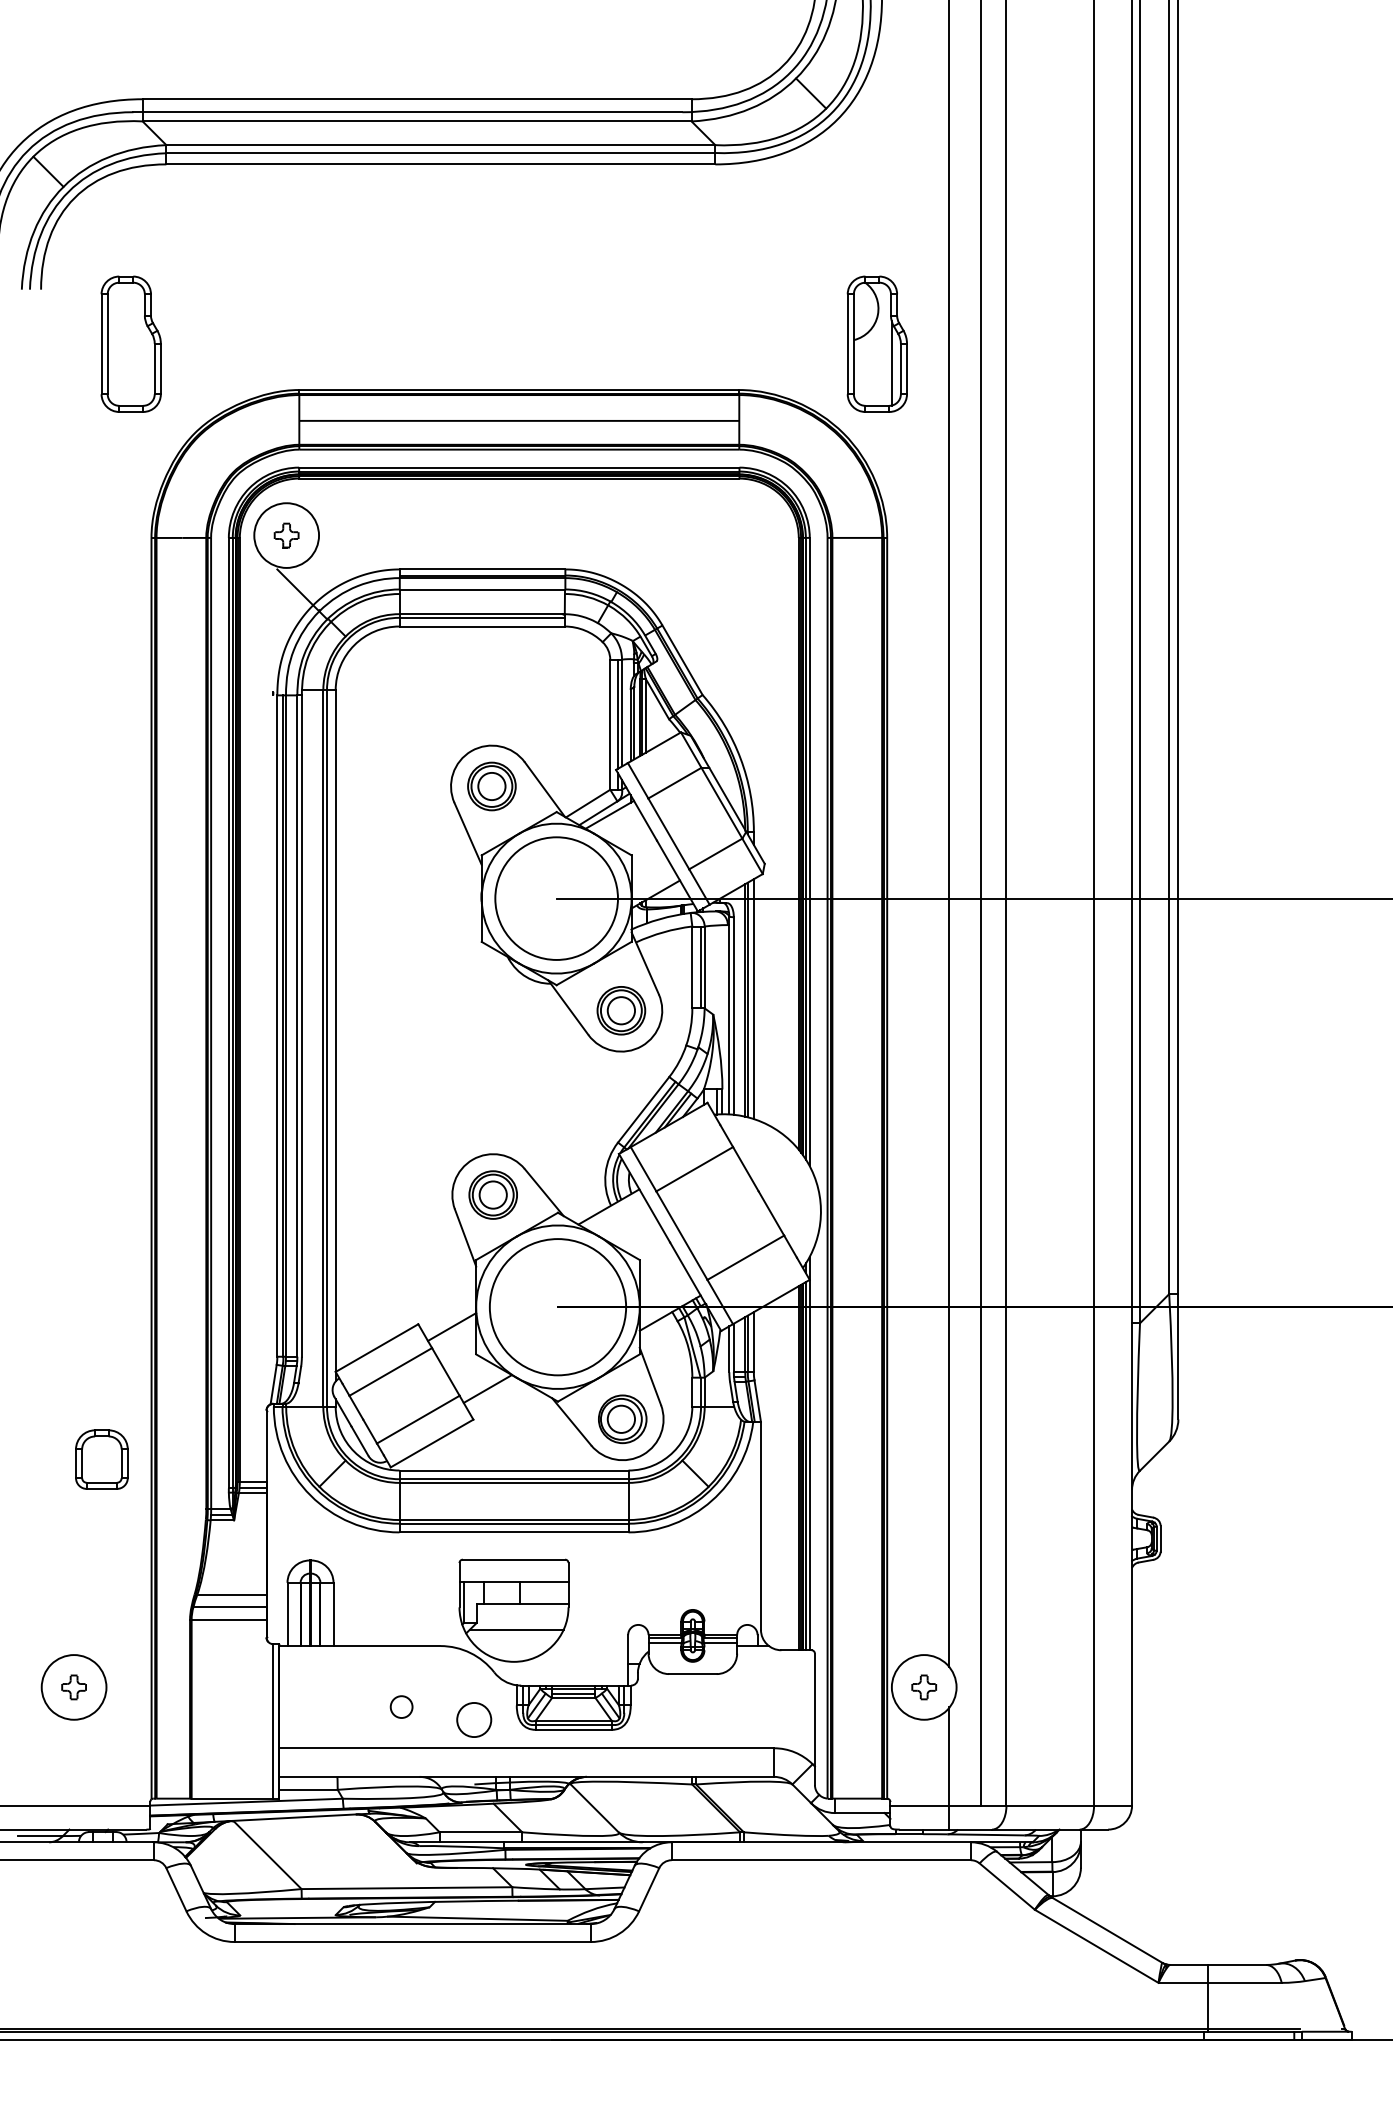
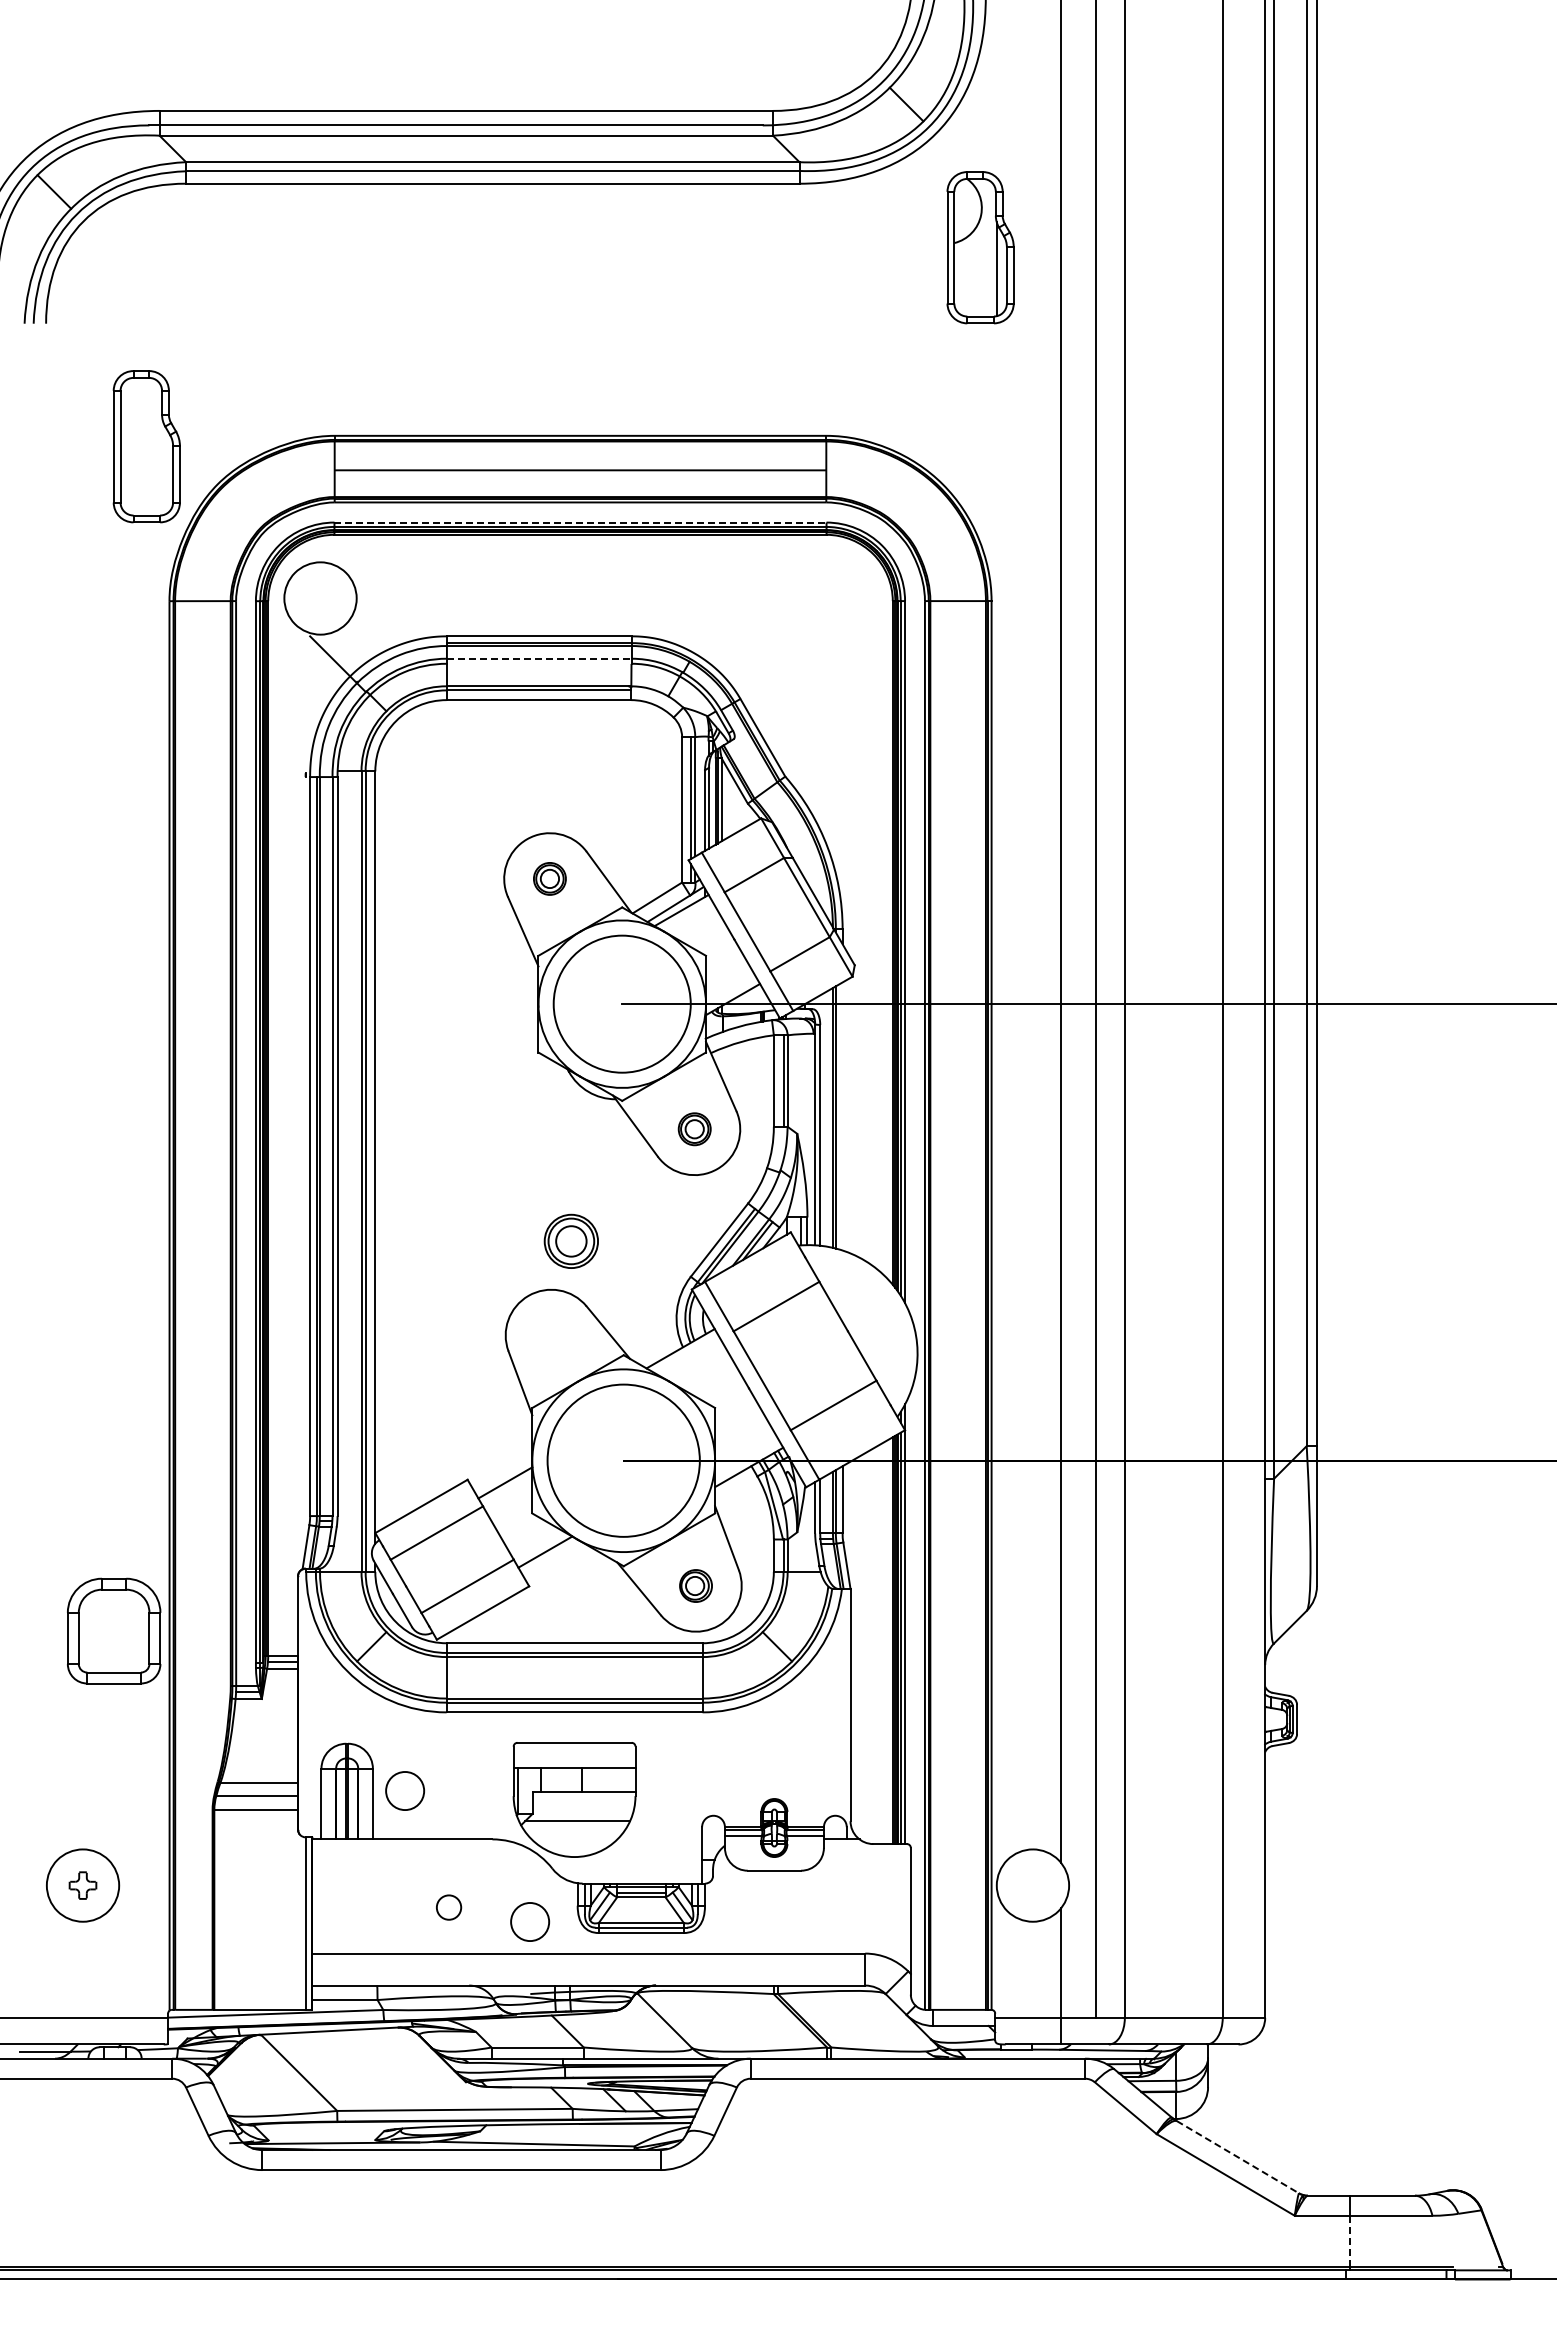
part: (130, 344) -> (146, 446), moved
part: (877, 344) -> (980, 247), moved
line: (520, 467) -> (581, 522), solid -> dashed
part: (286, 535) -> (320, 598), removed
line: (482, 589) -> (539, 658), solid -> dashed
part: (491, 786) -> (549, 878), size x0.6
line: (753, 999) -> (842, 1116), removed
part: (621, 1009) -> (694, 1128), size x0.6
part: (492, 1194) -> (570, 1240), moved
part: (622, 1418) -> (695, 1585), size x0.6
part: (101, 1459) -> (113, 1630), size x1.6
circle: (362, 1602) -> (405, 1790), added
part: (923, 1687) -> (1032, 1885), removed
line: (1107, 1930) -> (1237, 2157), solid -> dashed
line: (1207, 2005) -> (1349, 2241), solid -> dashed

